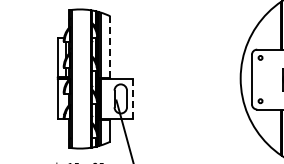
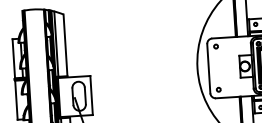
line: (110, 47) -> (65, 45), dashed -> solid
line: (133, 98) -> (91, 95), dashed -> solid

